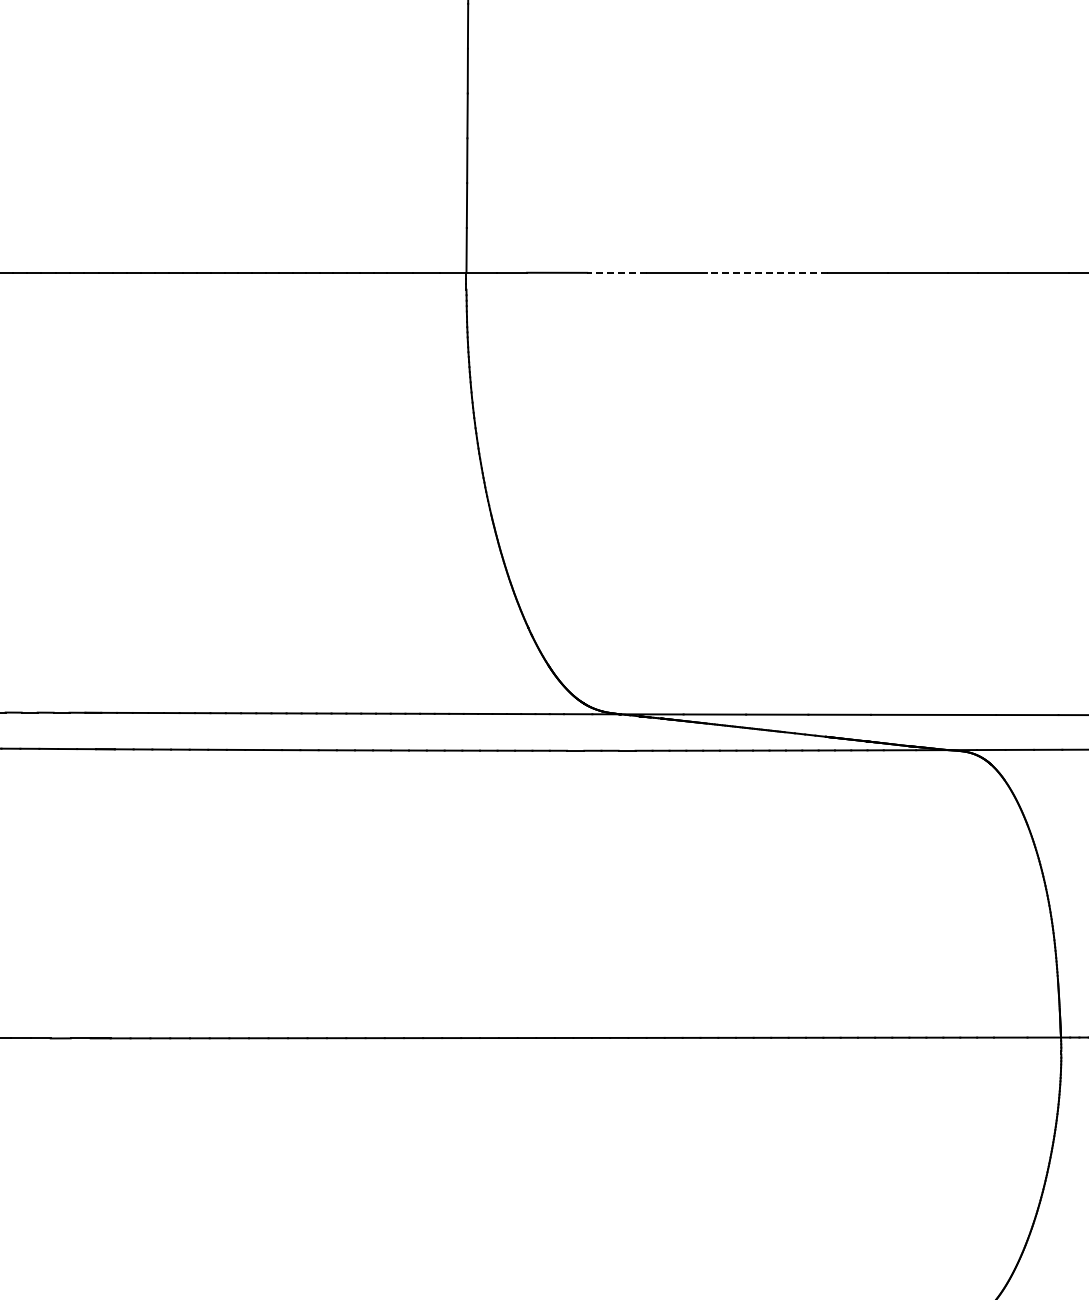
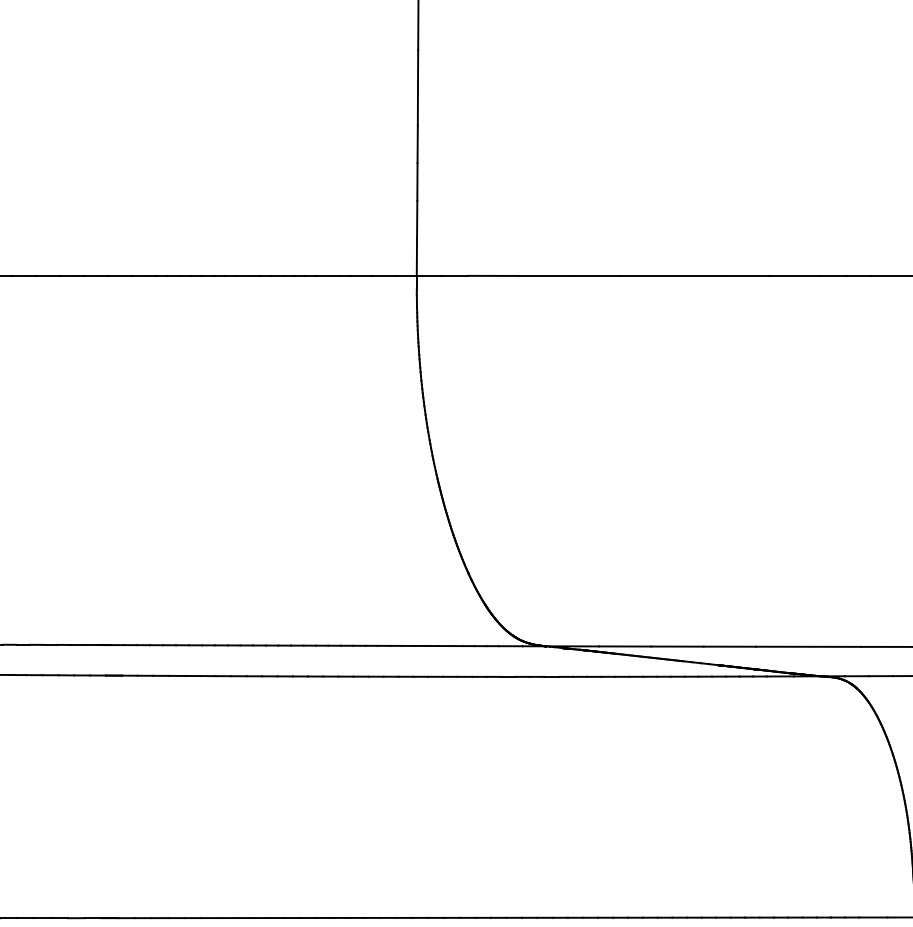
line: (617, 272) -> (543, 275), dashed -> solid
line: (767, 272) -> (669, 275), dashed -> solid

